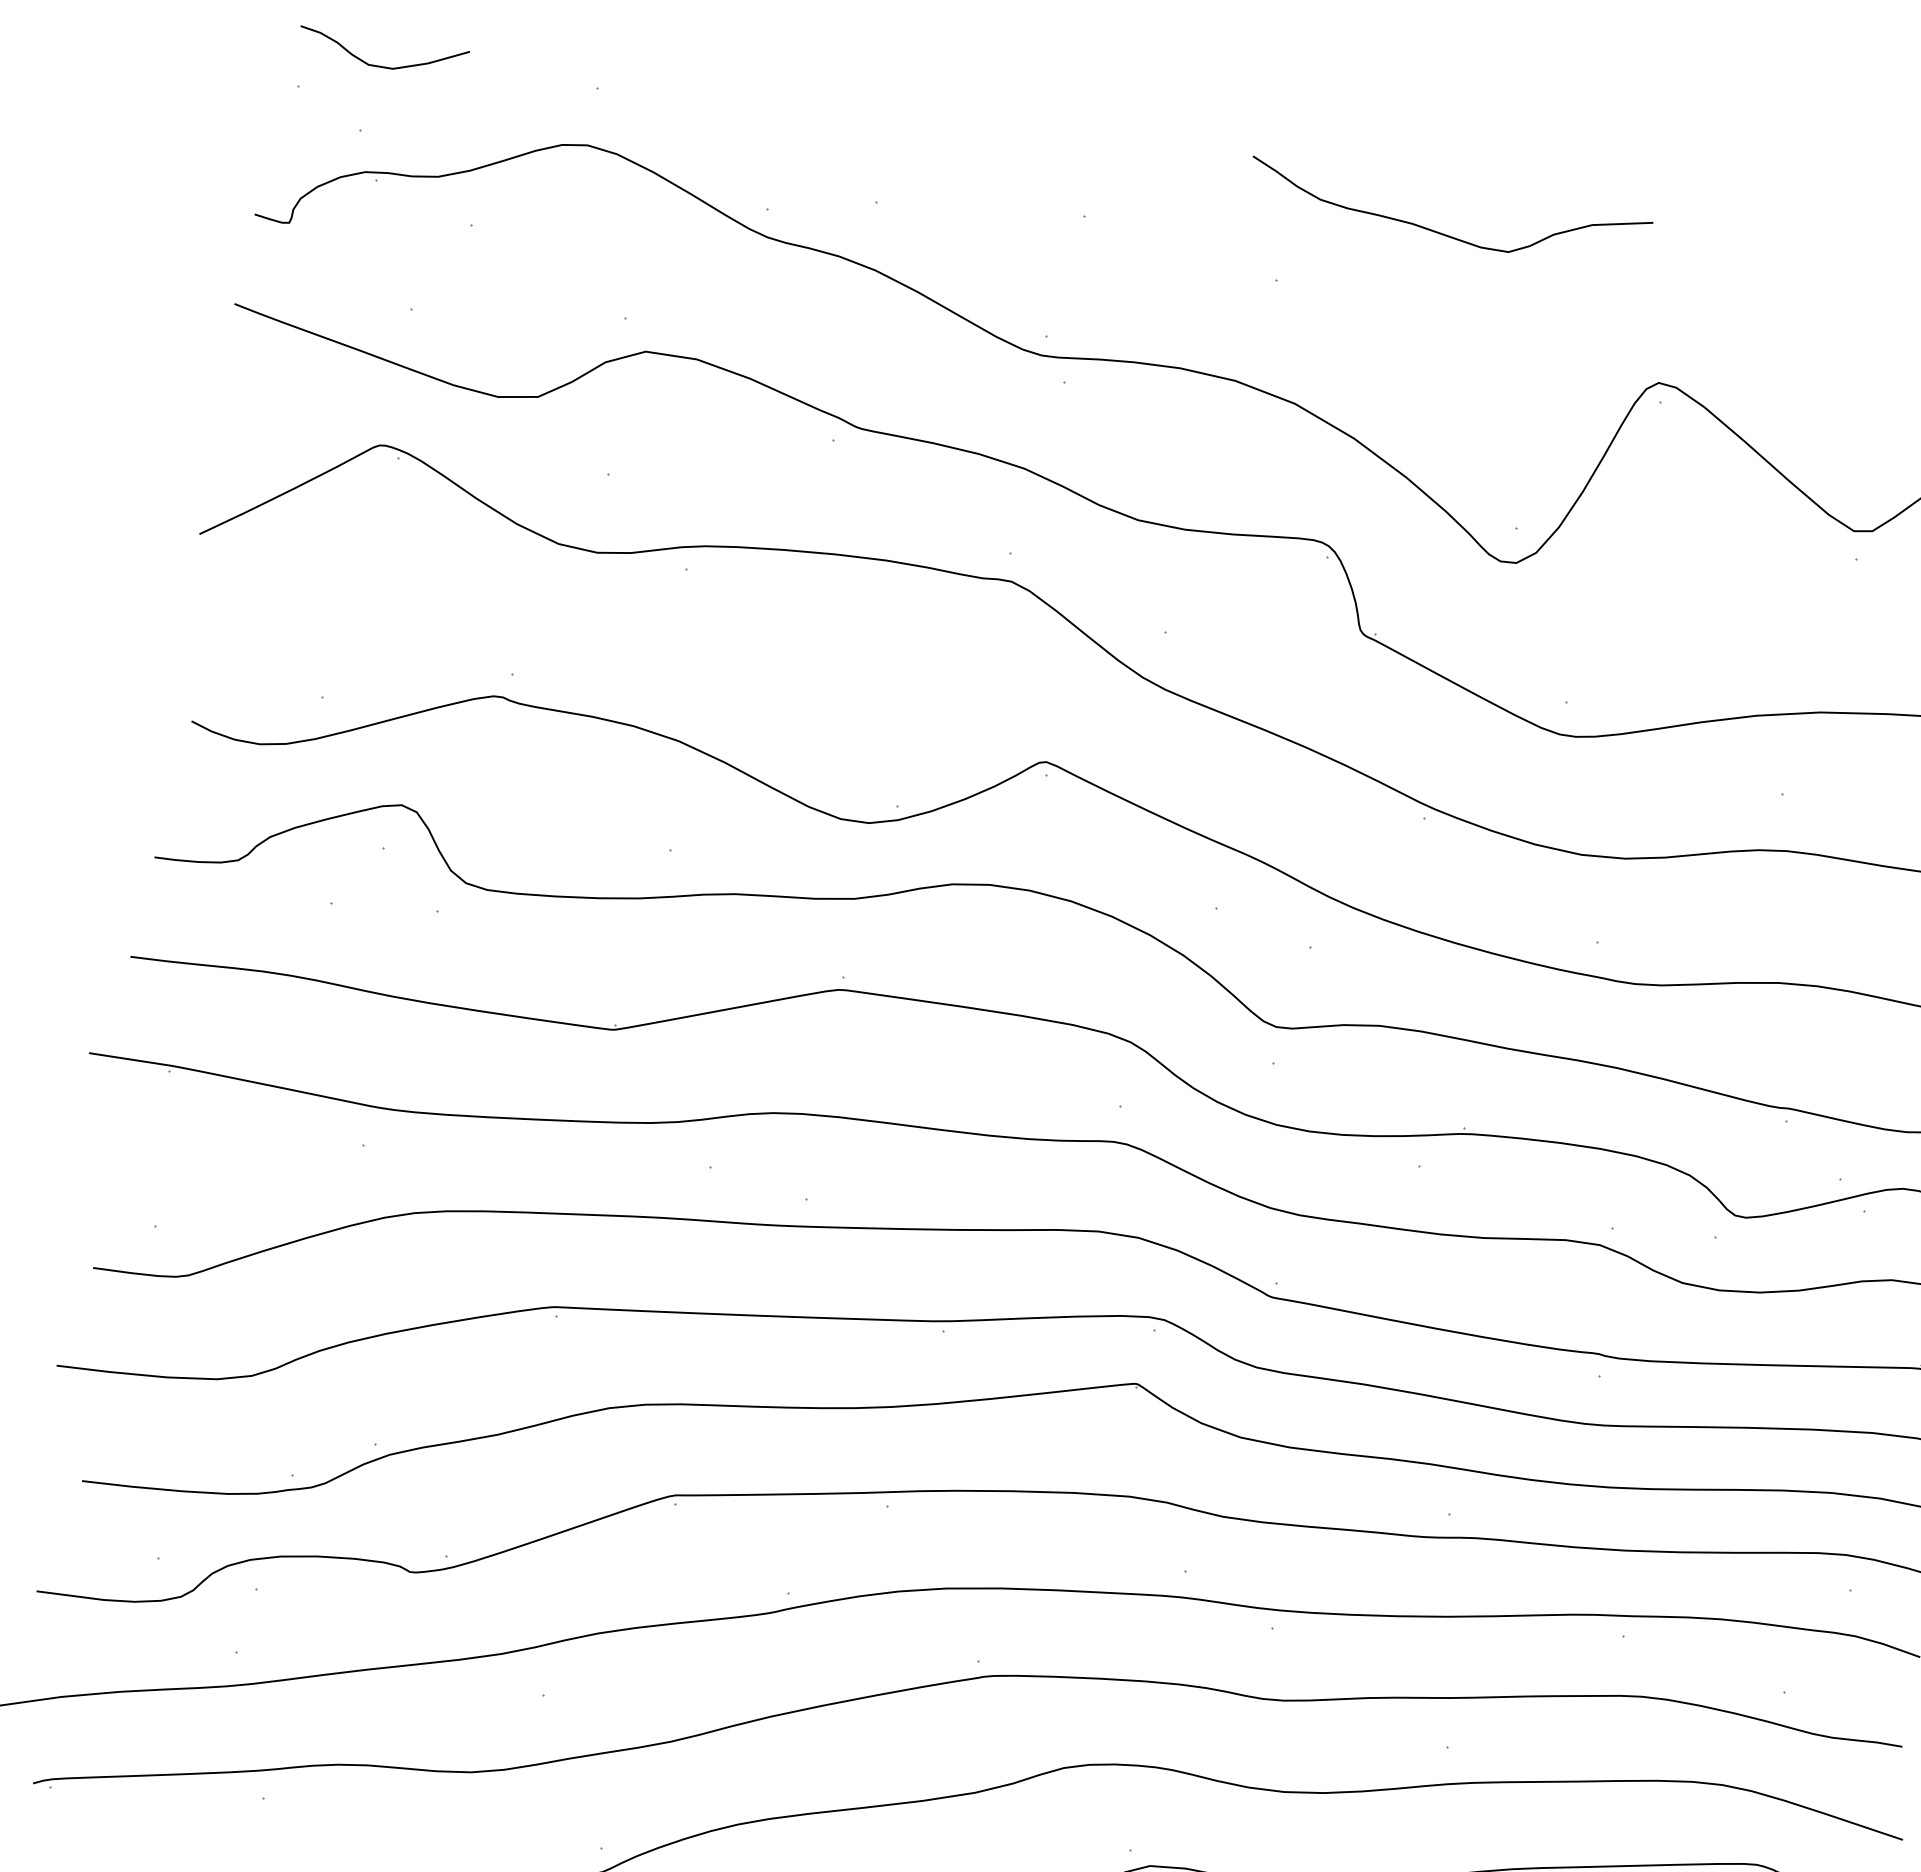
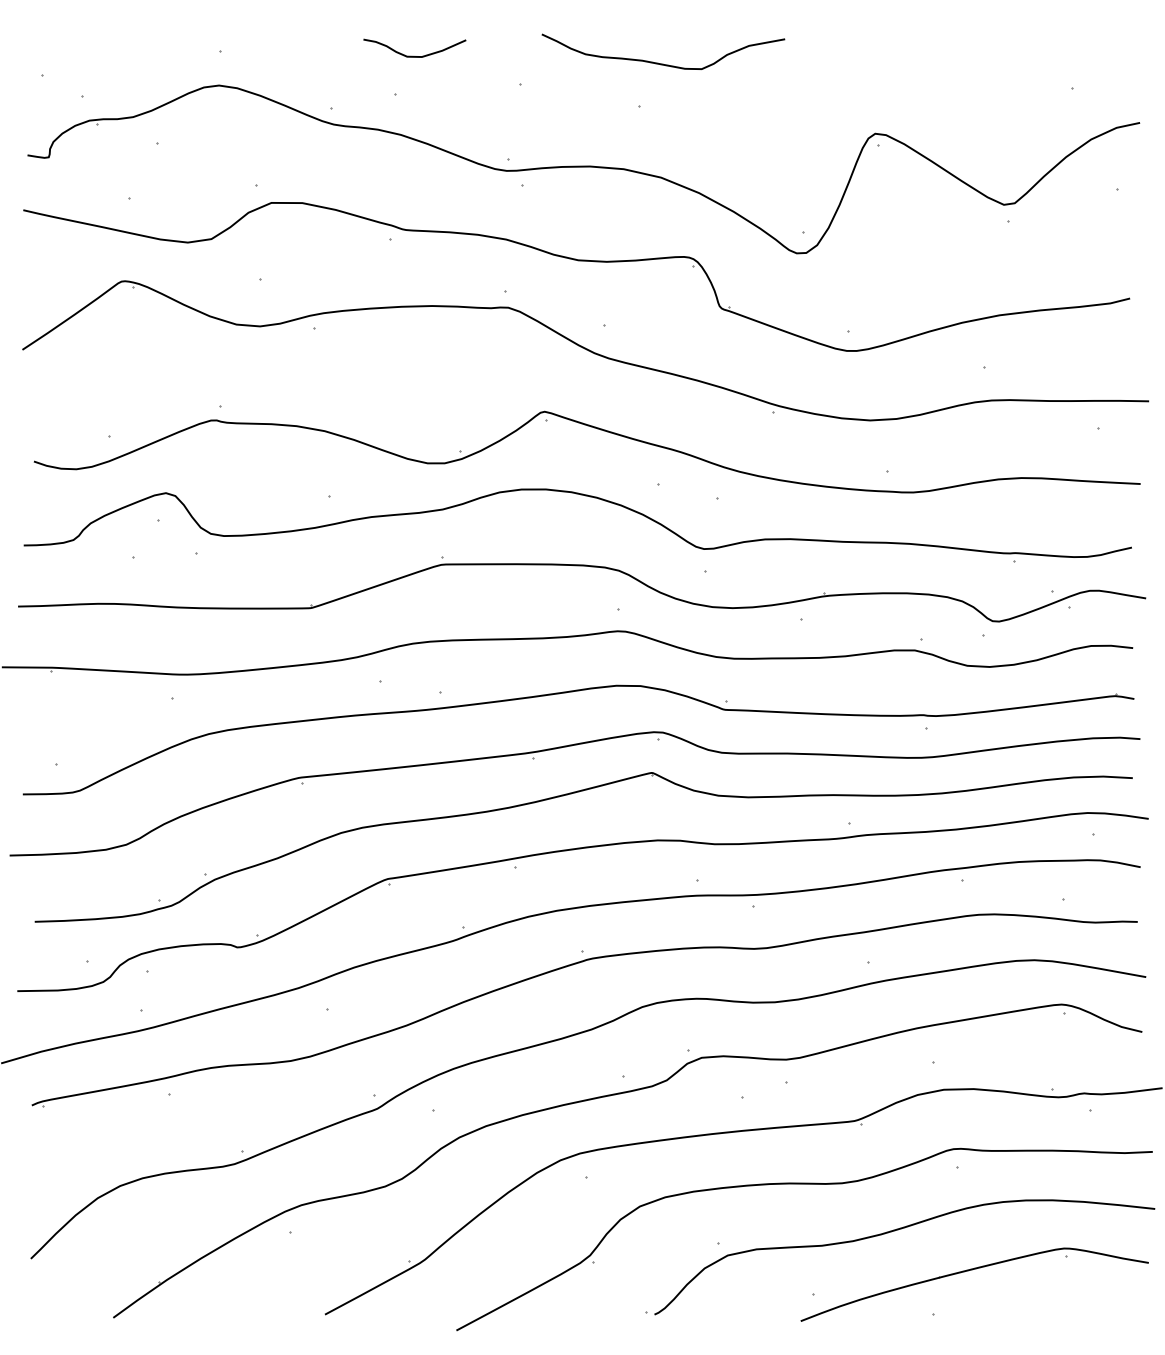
curve: (379, 64) -> (413, 55), moved
curve: (1446, 233) -> (663, 63), moved

